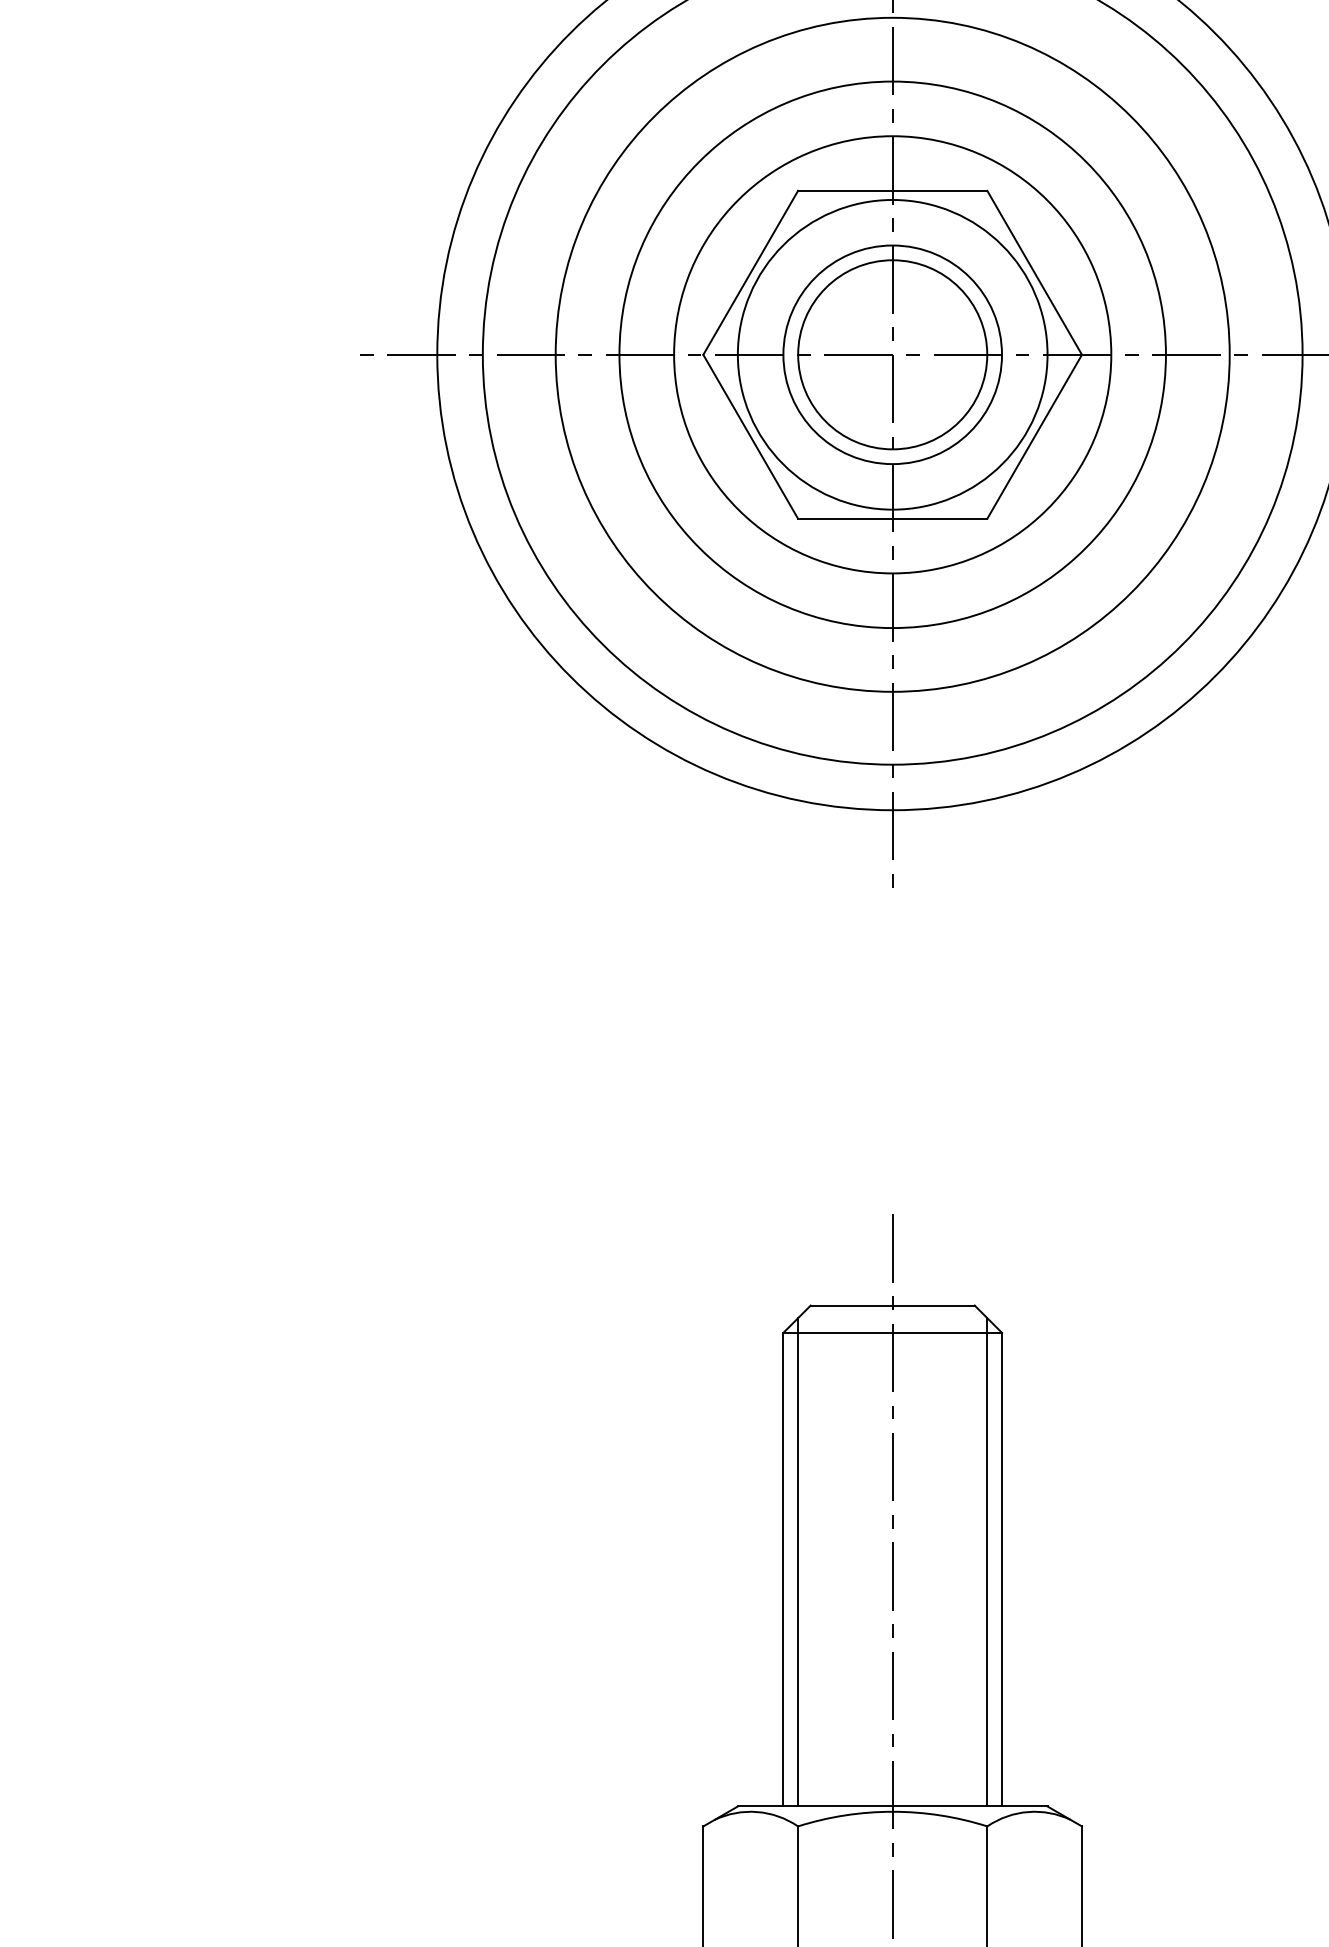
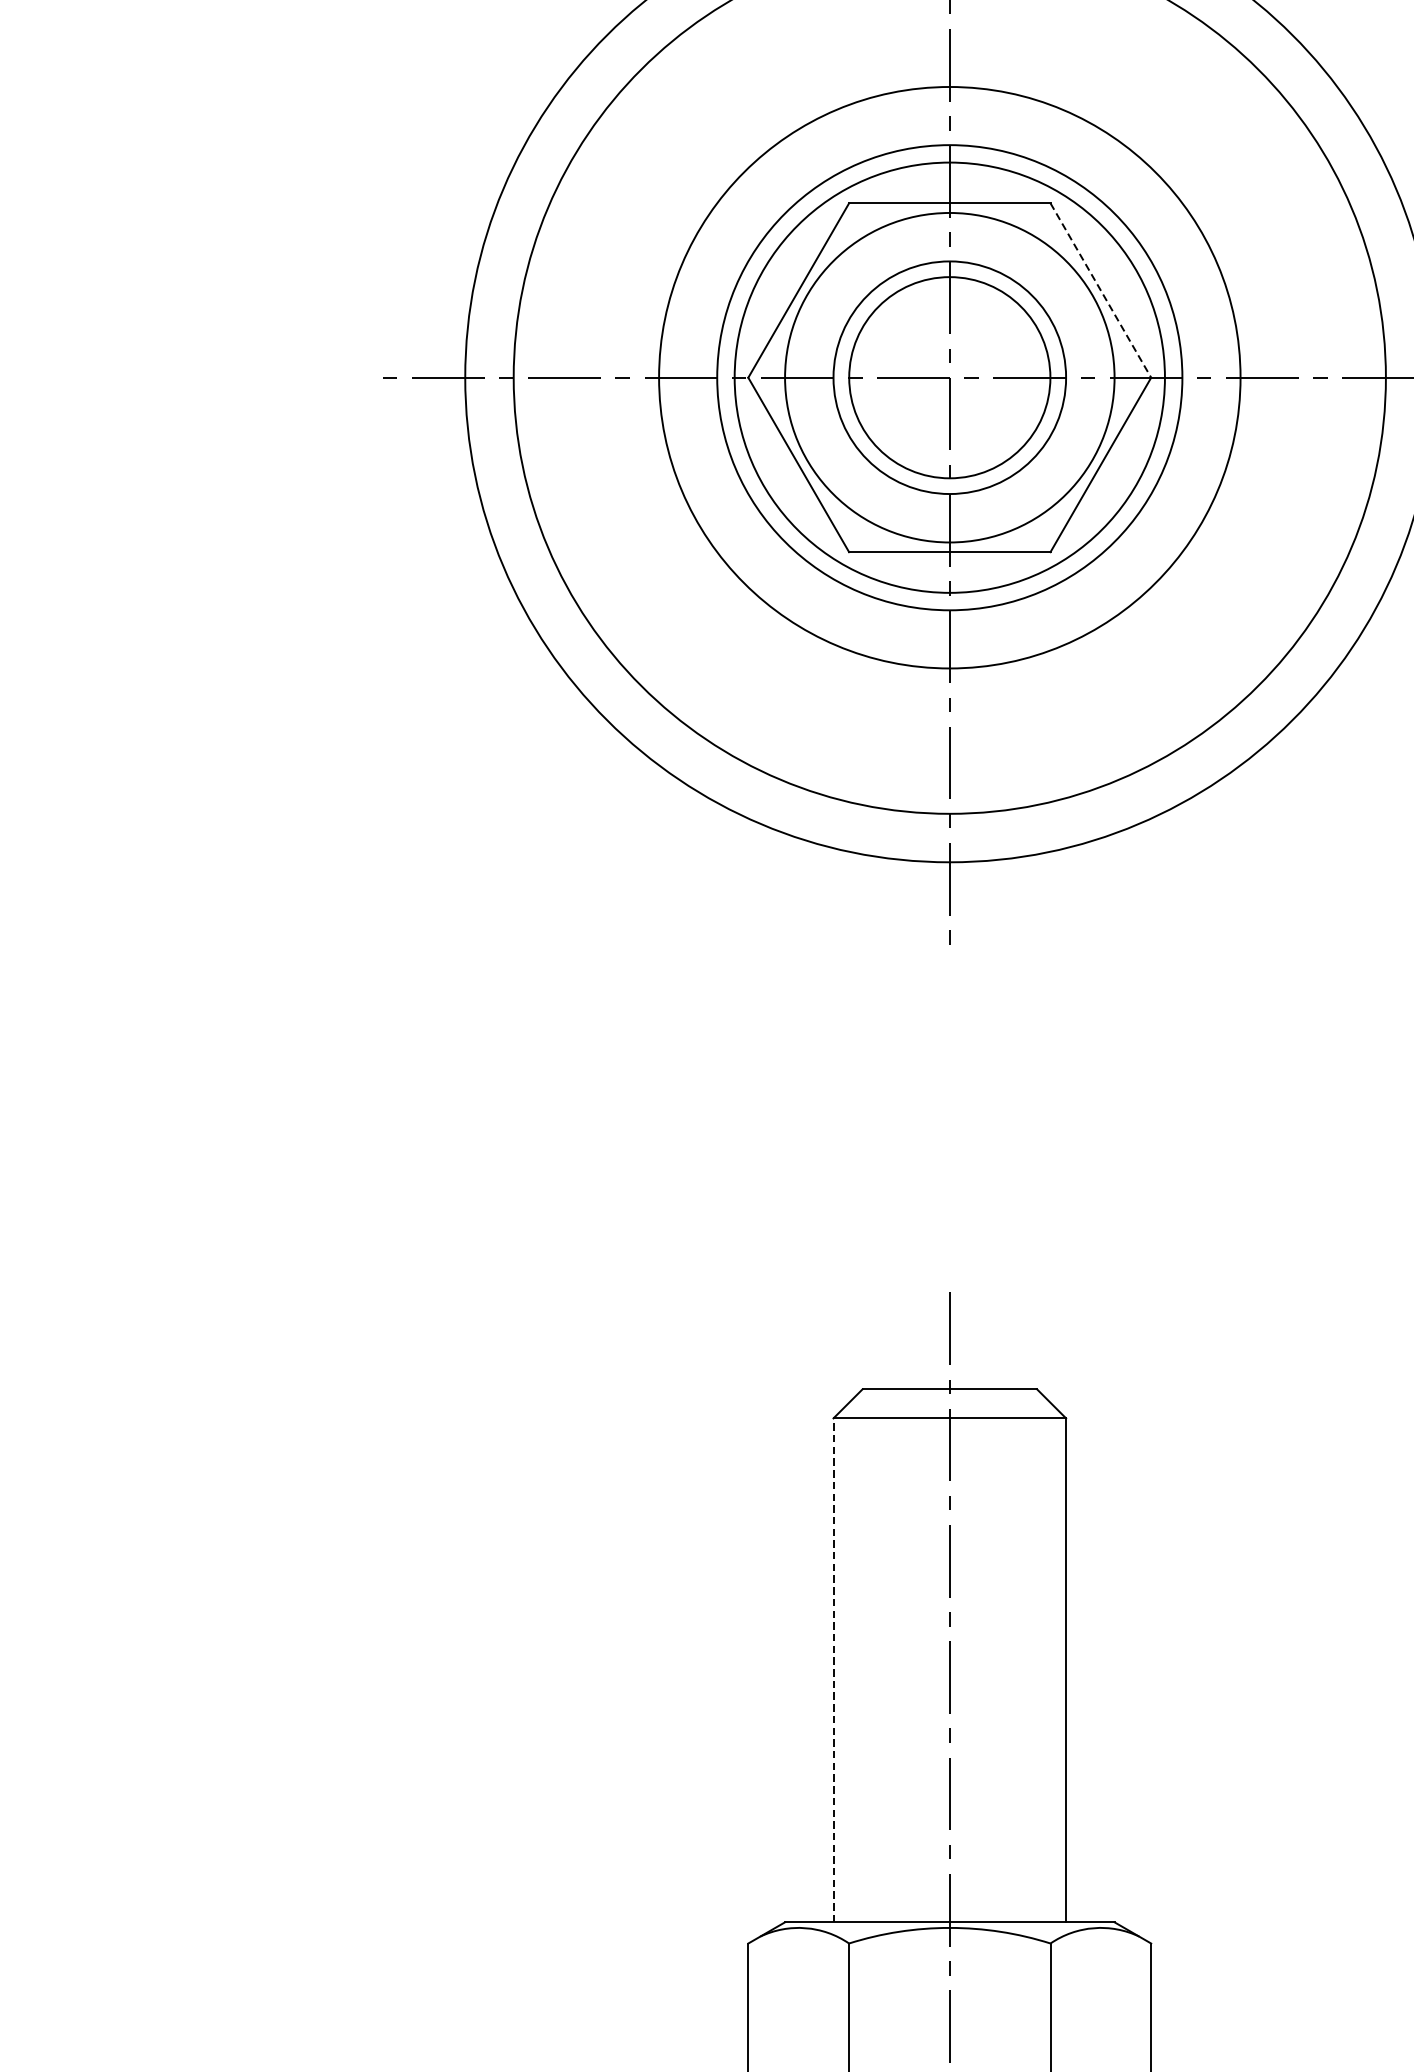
line: (1034, 272) -> (1100, 290), solid -> dashed
circle: (892, 354) -> (949, 377), size x0.6
line: (798, 1562) -> (849, 1662), removed
line: (987, 1562) -> (1050, 1662), removed
line: (783, 1569) -> (833, 1670), solid -> dashed

